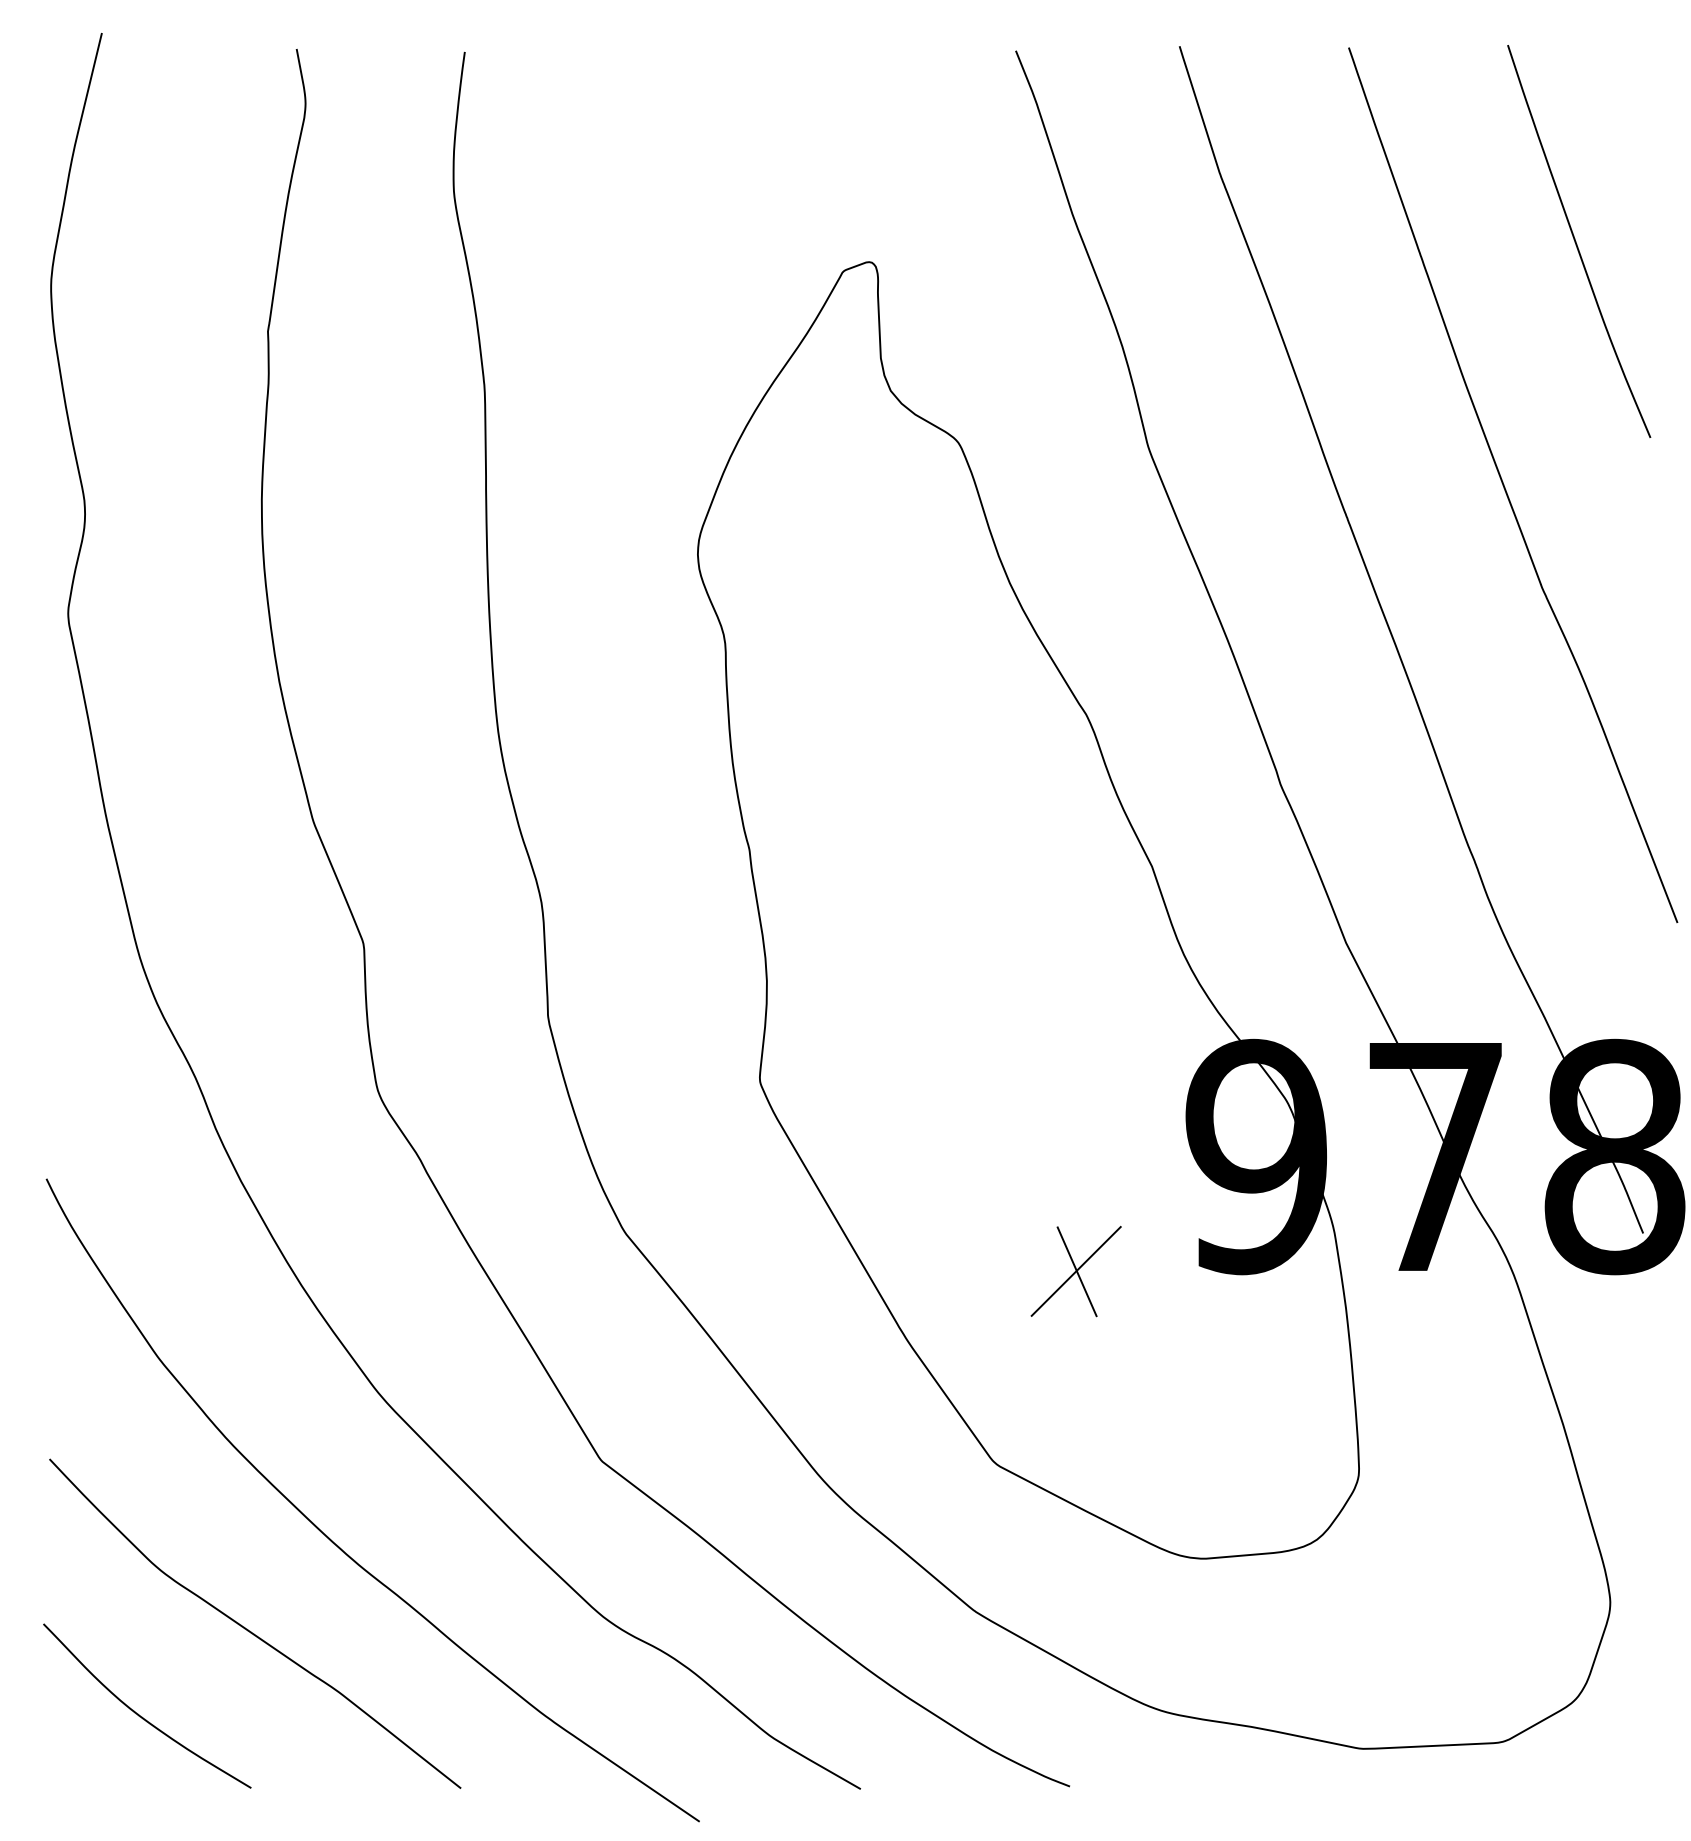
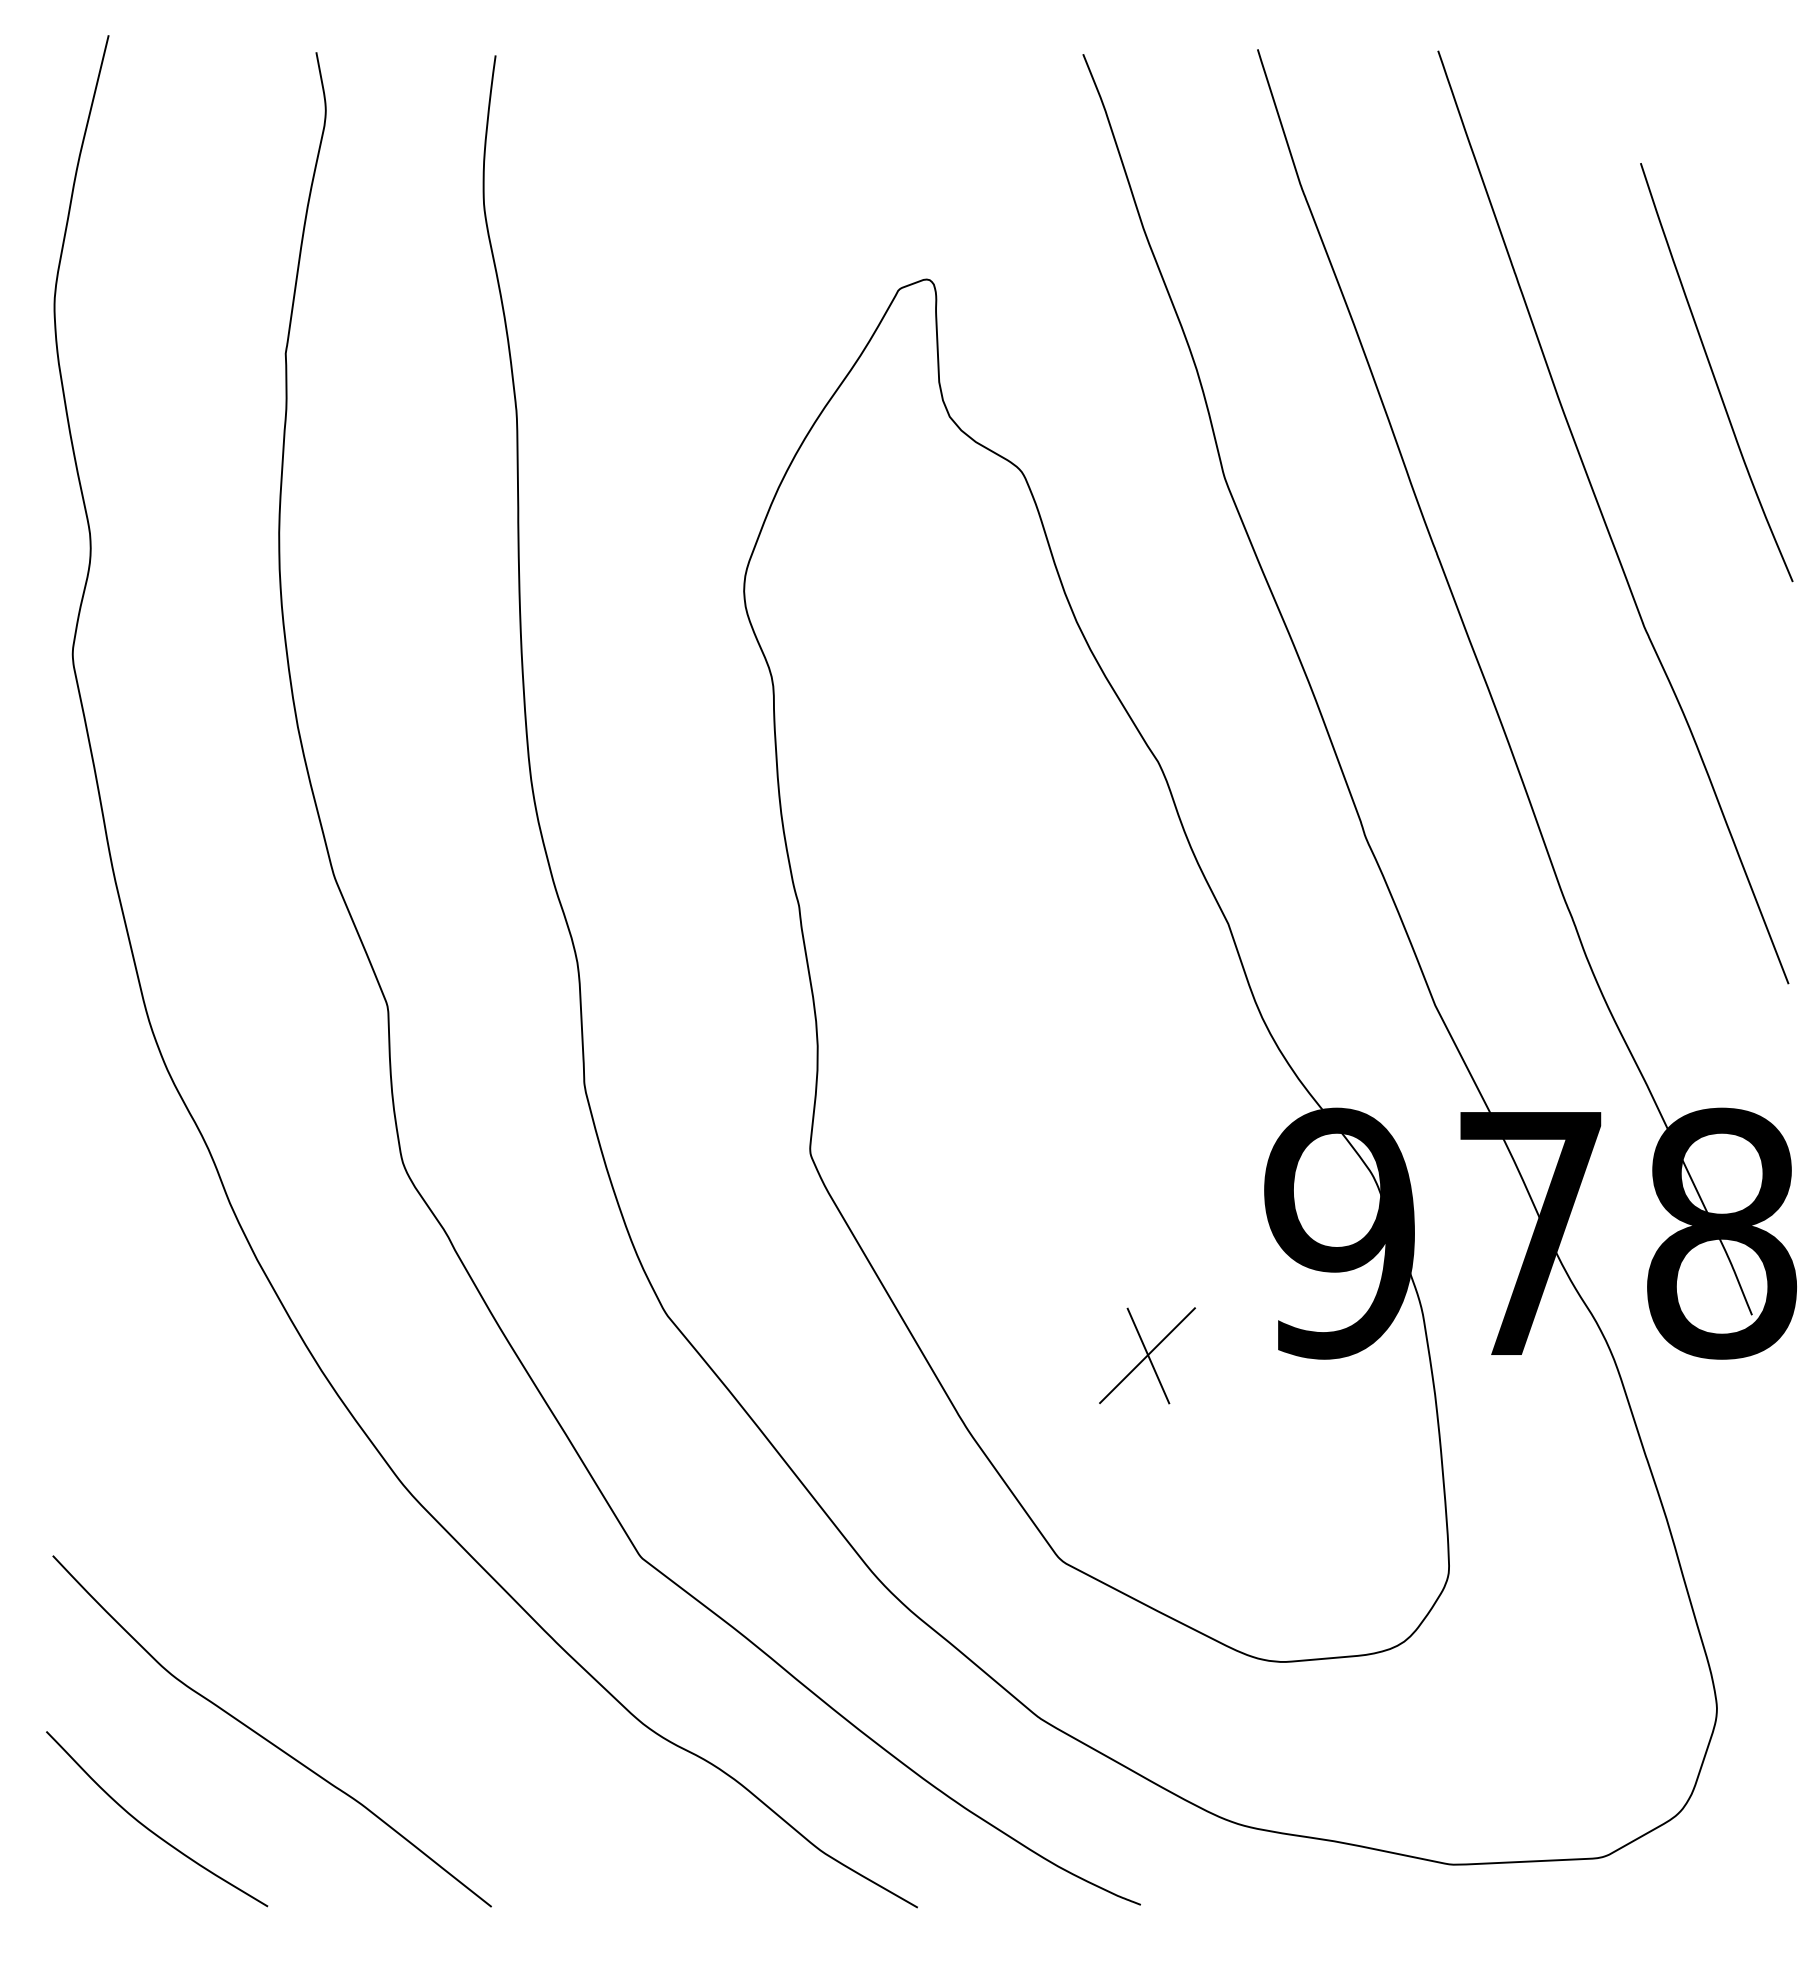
curve: (1577, 243) -> (1714, 374), moved
curve: (339, 1546) -> (361, 1648), removed

